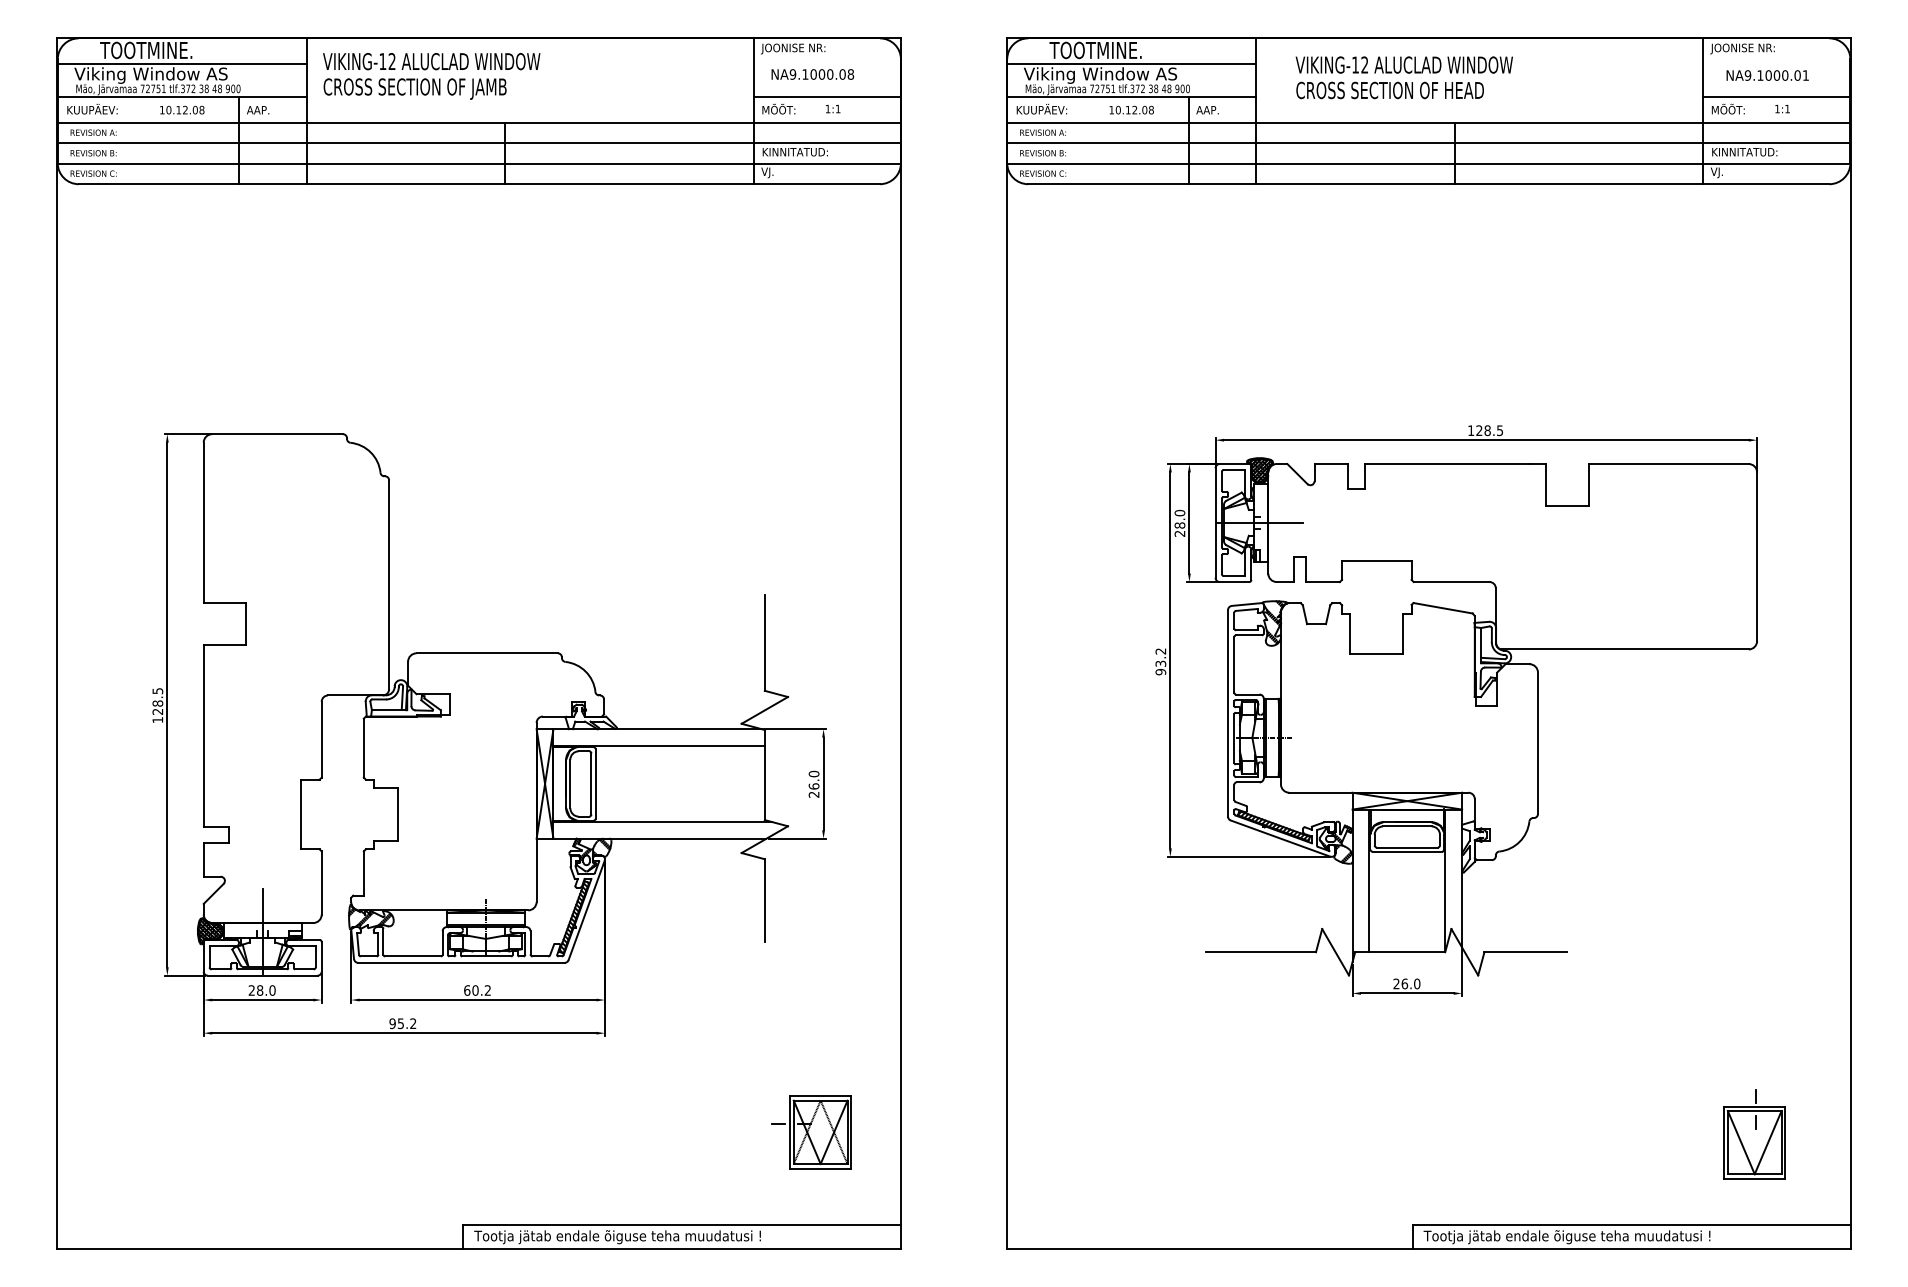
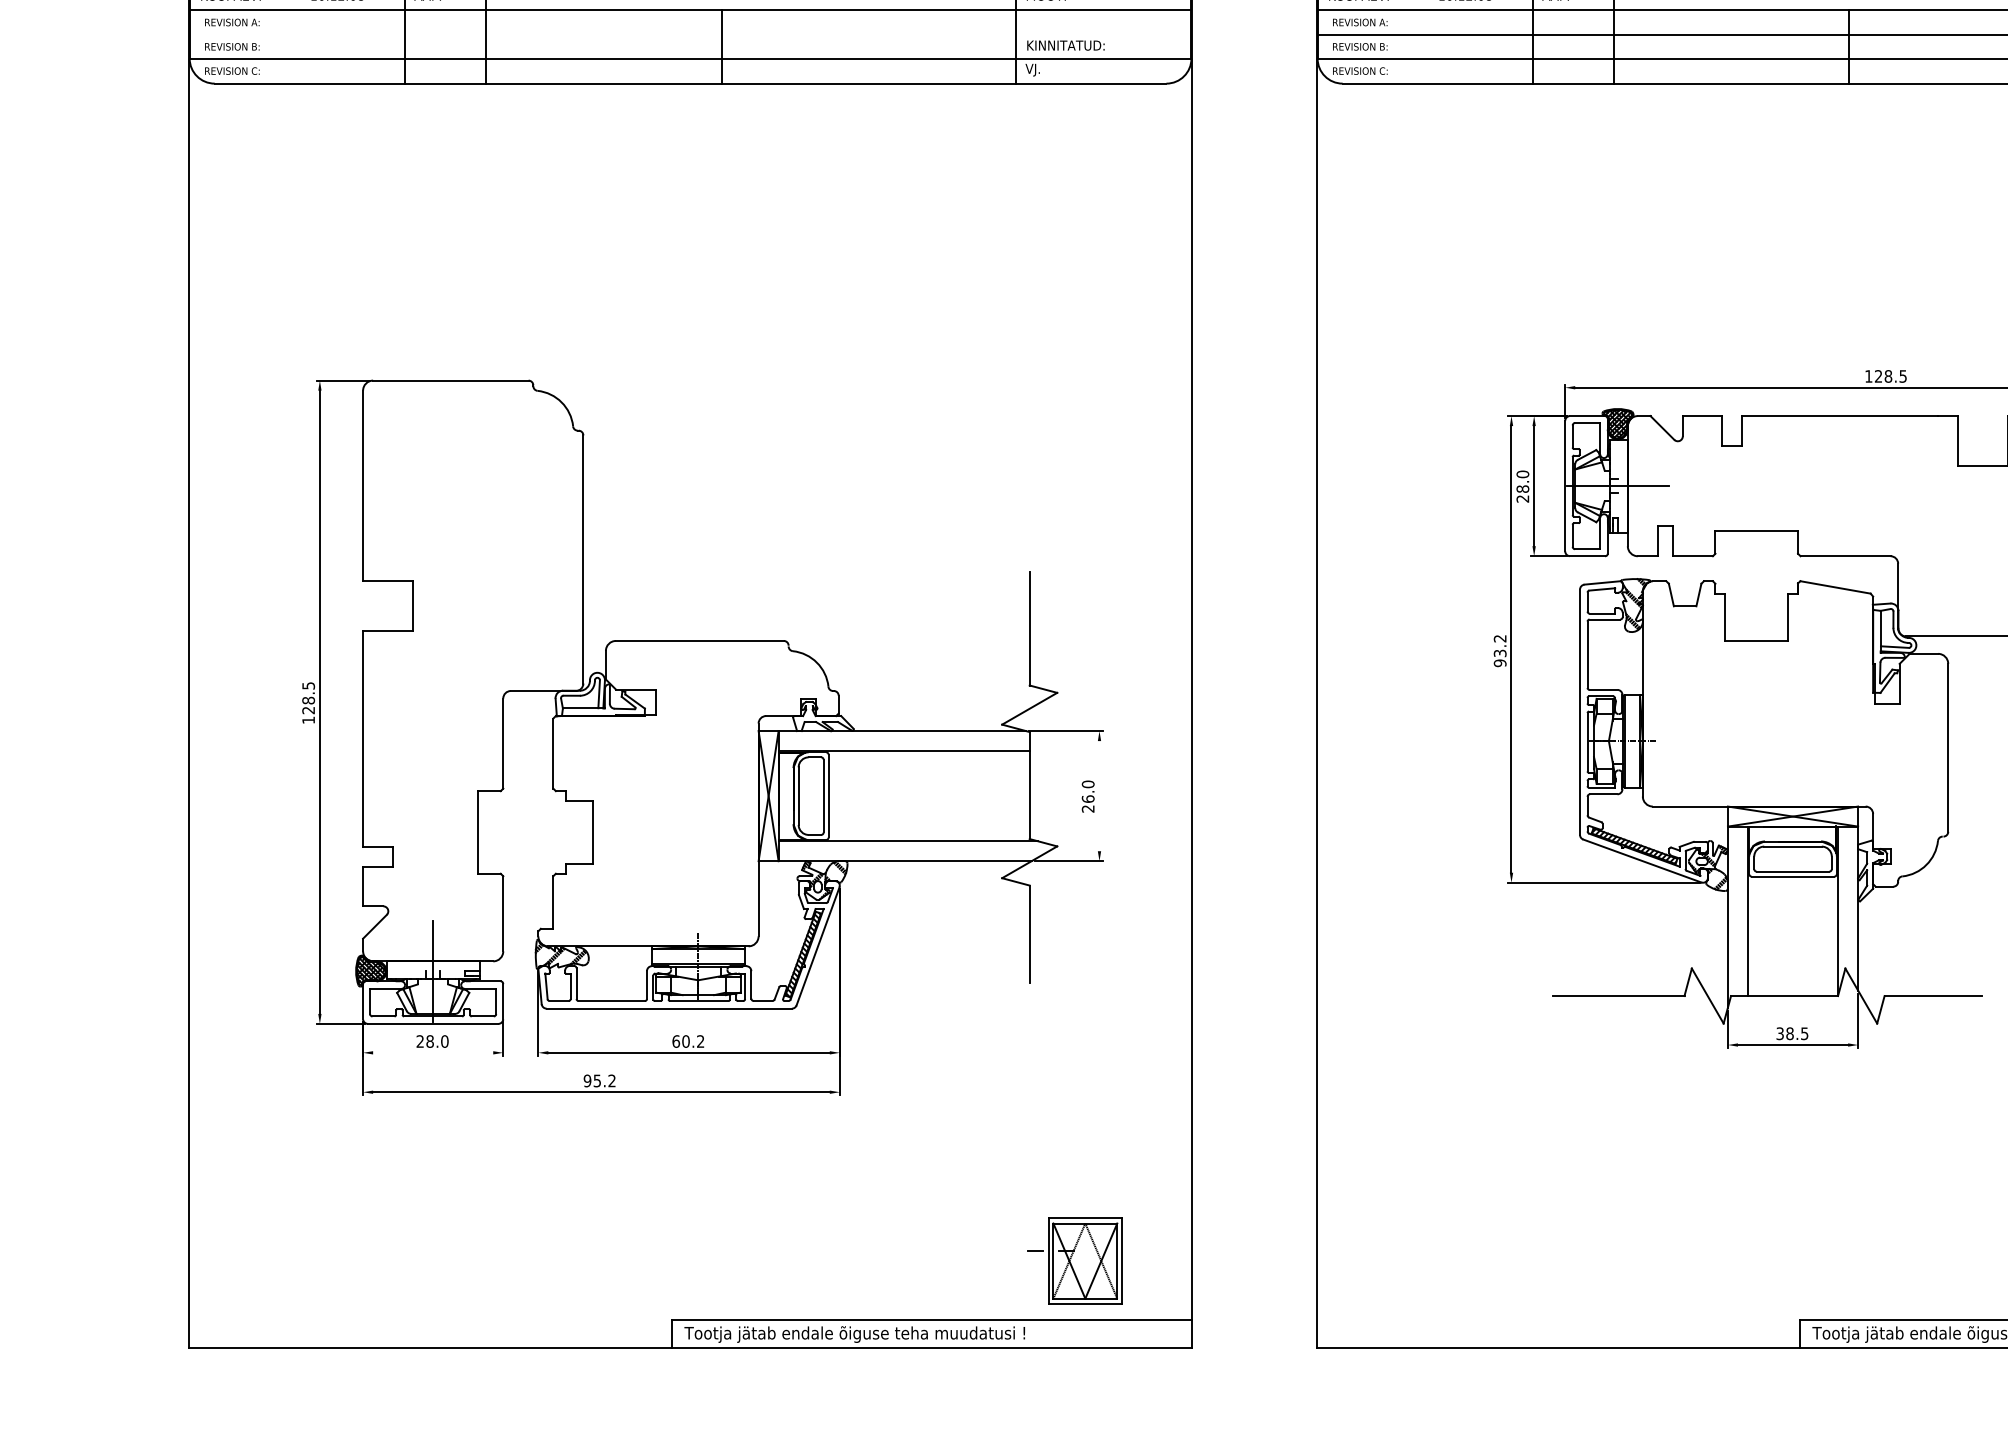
line: (478, 143) -> (689, 35), removed
line: (823, 783) -> (1099, 795), removed
text: (1406, 983) -> (1792, 1033), 26.0 -> 38.5
line: (262, 1000) -> (432, 1053), removed
part: (811, 1132) -> (1074, 1261), moved

